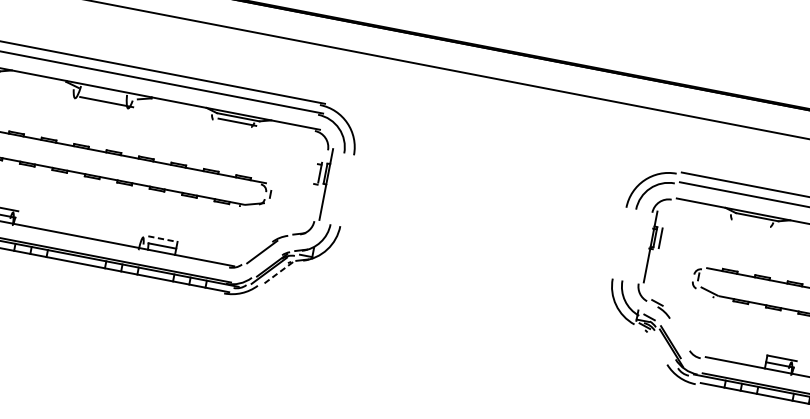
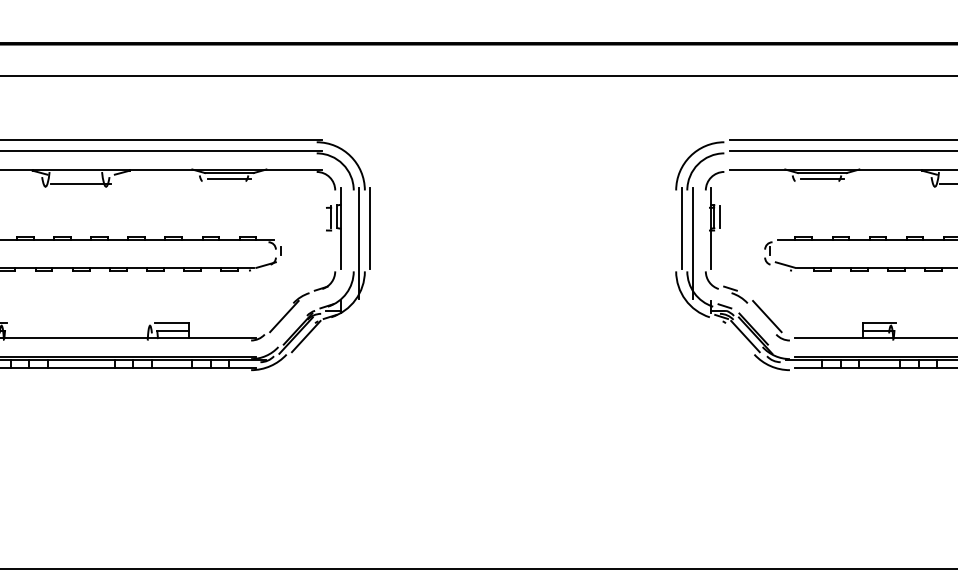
line: (352, 189) -> (370, 228), added
line: (340, 200) -> (359, 243), added
line: (755, 221) -> (821, 178), added
line: (163, 239) -> (172, 323), dashed -> solid
line: (624, 241) -> (681, 228), added
line: (631, 256) -> (692, 243), added
line: (277, 273) -> (305, 336), dashed -> solid
line: (685, 333) -> (767, 316), added
line: (662, 347) -> (745, 336), added

